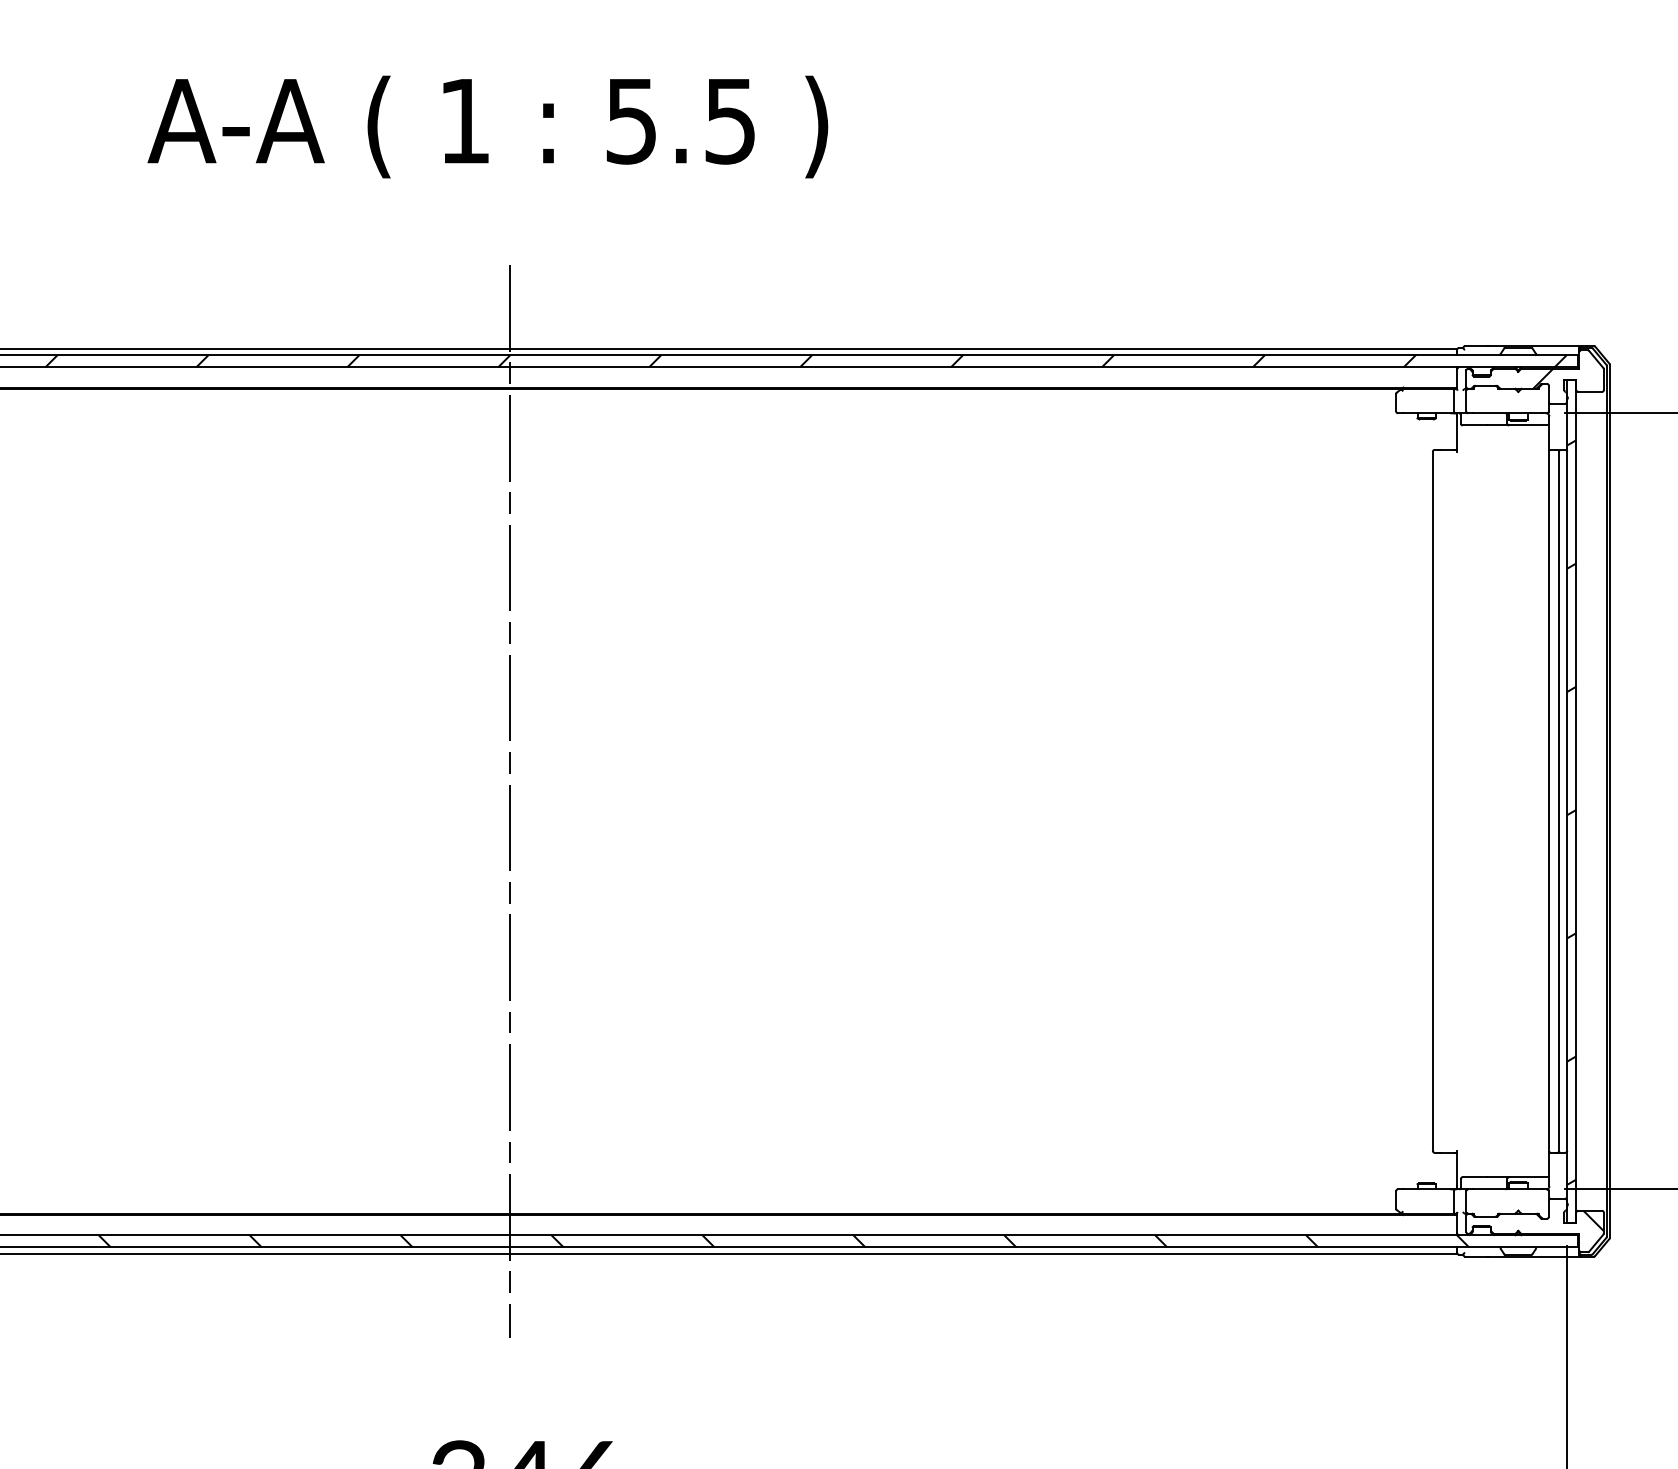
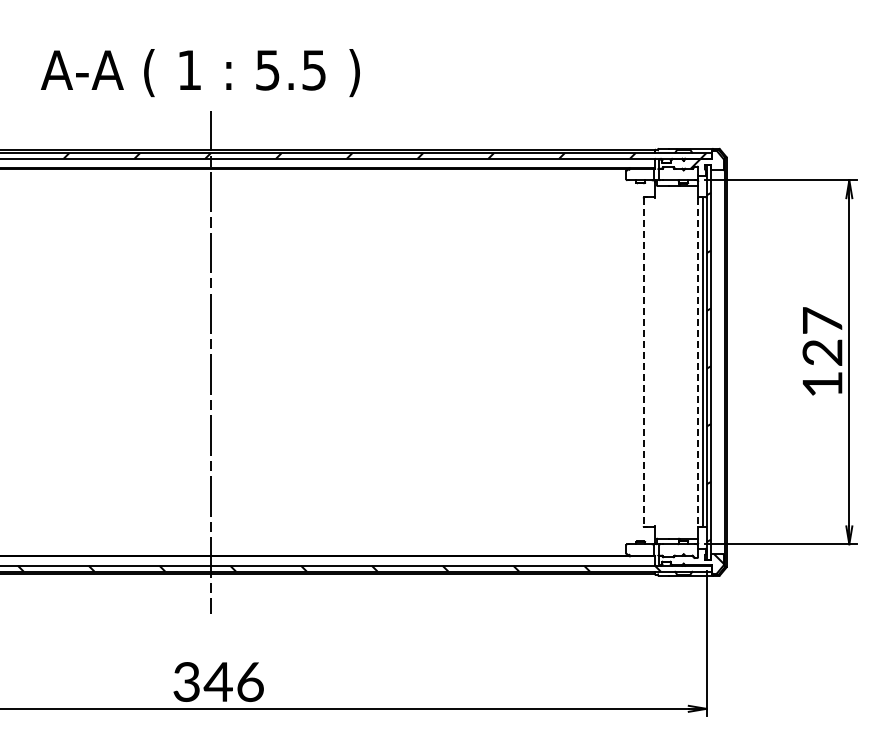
text: (488, 128) -> (200, 73), moved
line: (1432, 801) -> (643, 362), solid -> dashed
line: (1549, 801) -> (698, 362), solid -> dashed

